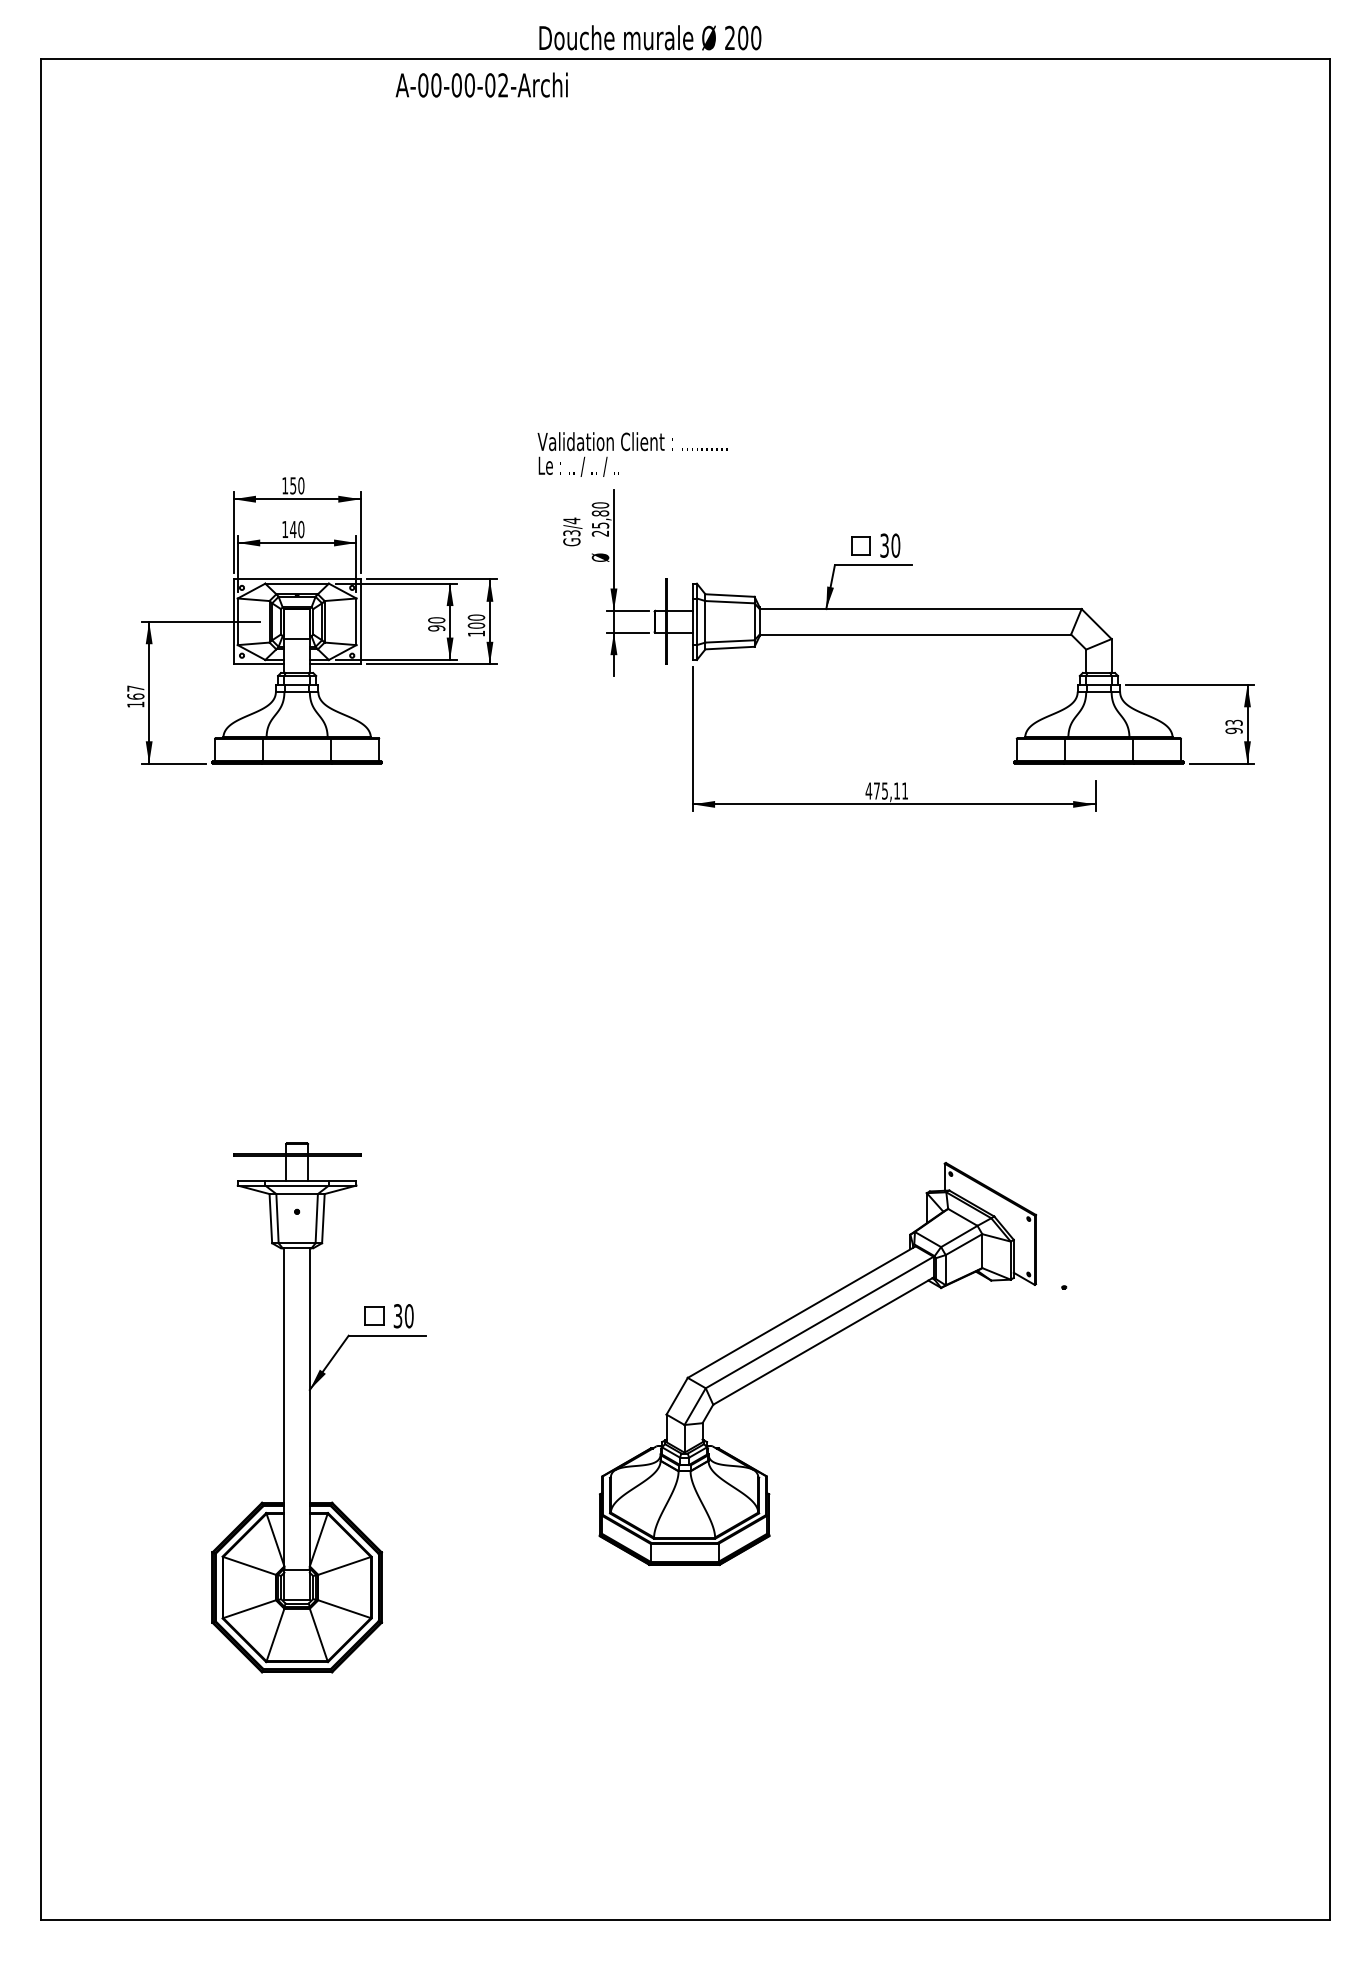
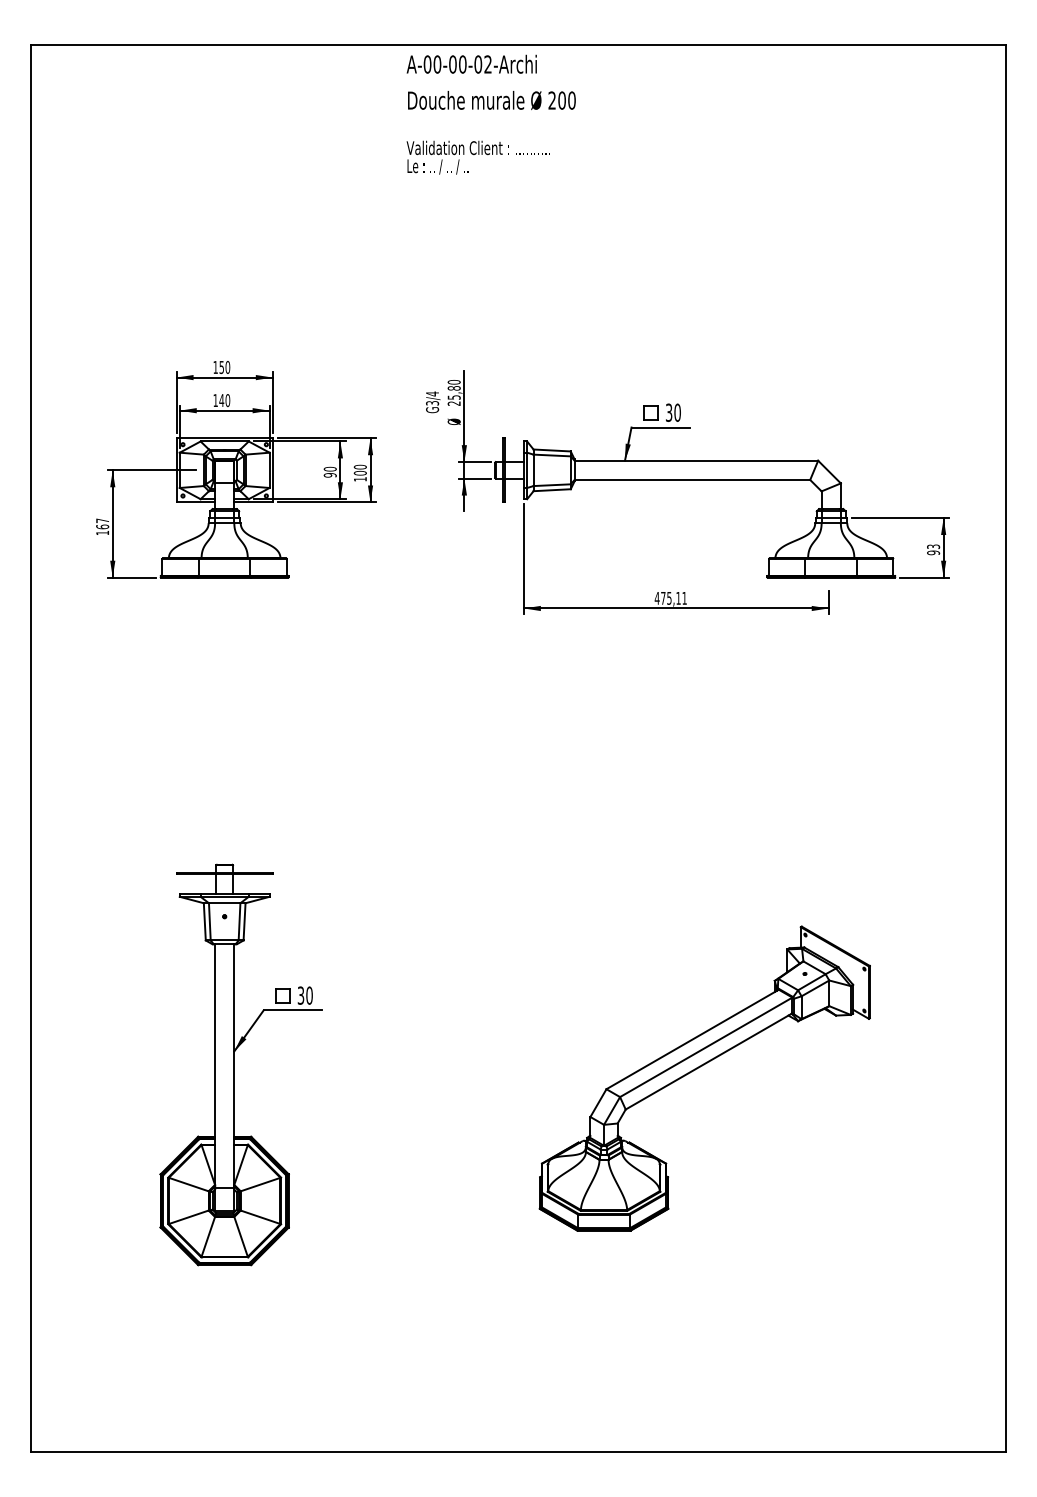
text: (650, 37) -> (492, 100), moved
text: (481, 84) -> (471, 63), moved
text: (632, 454) -> (478, 157), moved
part: (811, 1349) -> (700, 1067), moved

